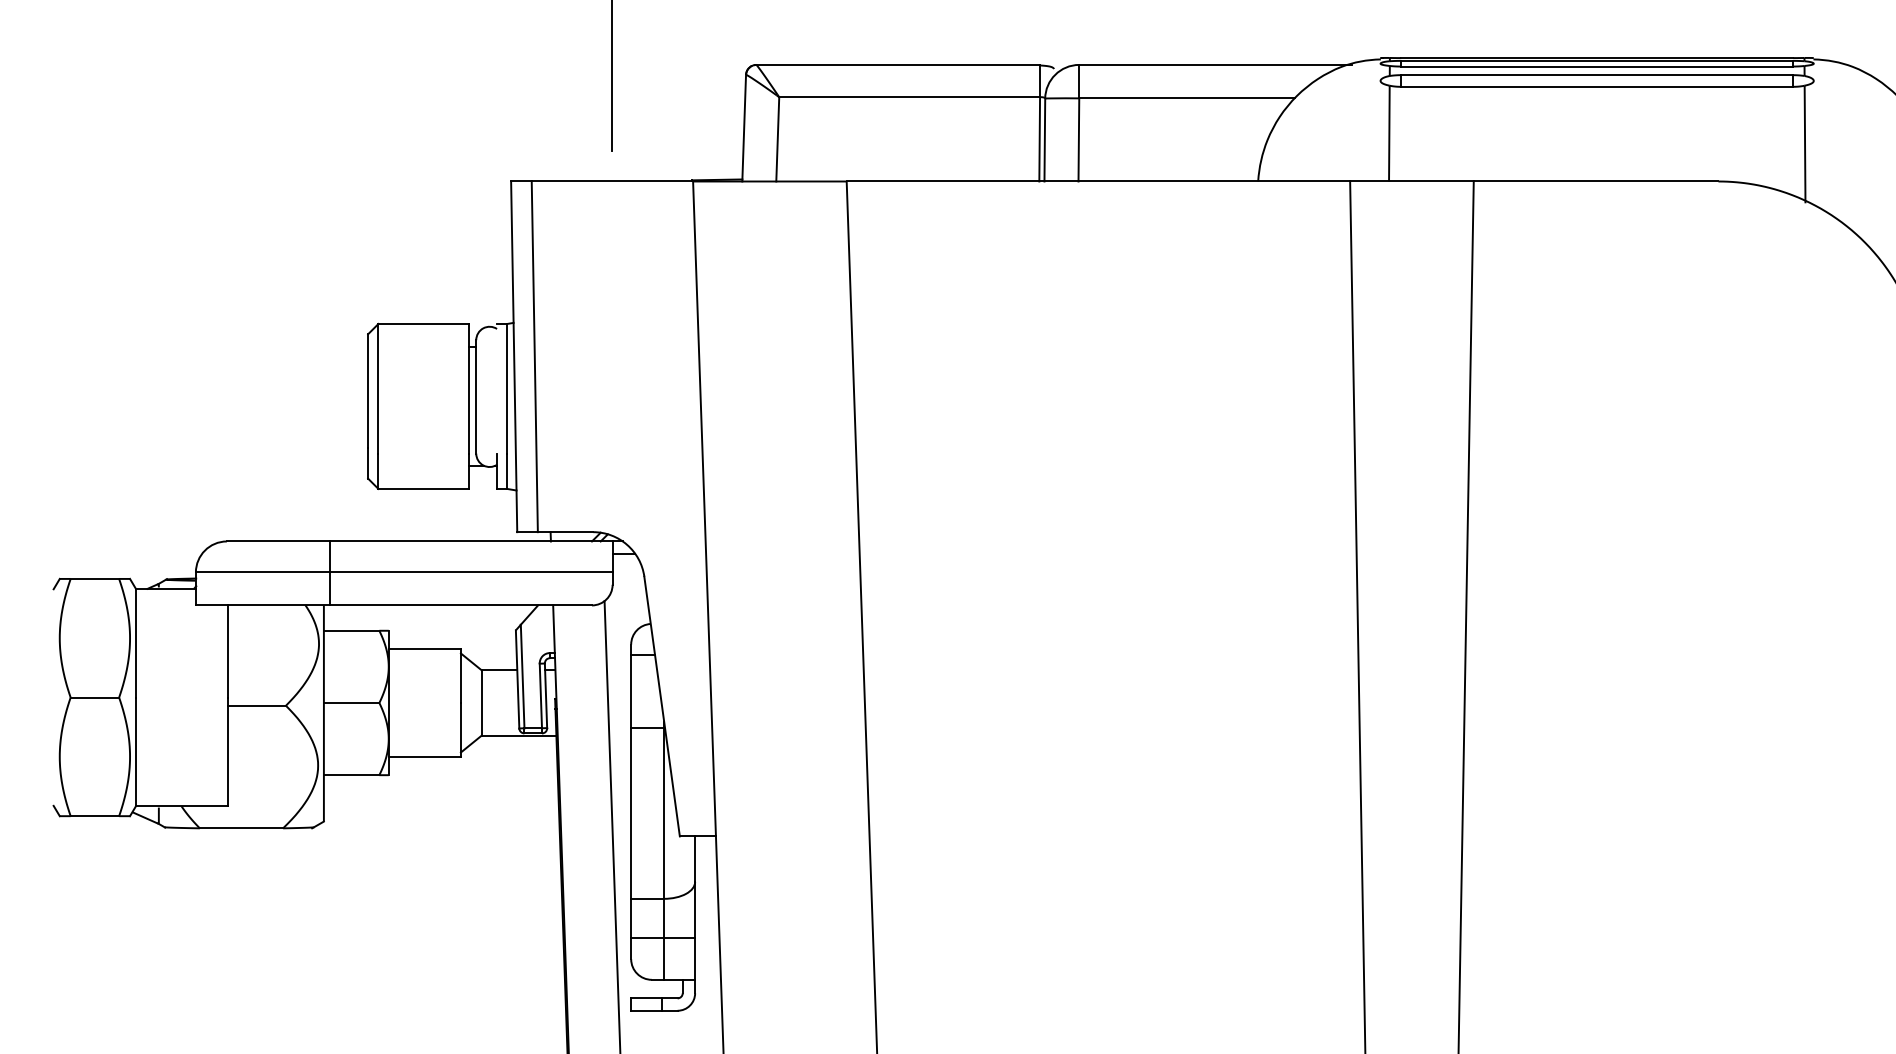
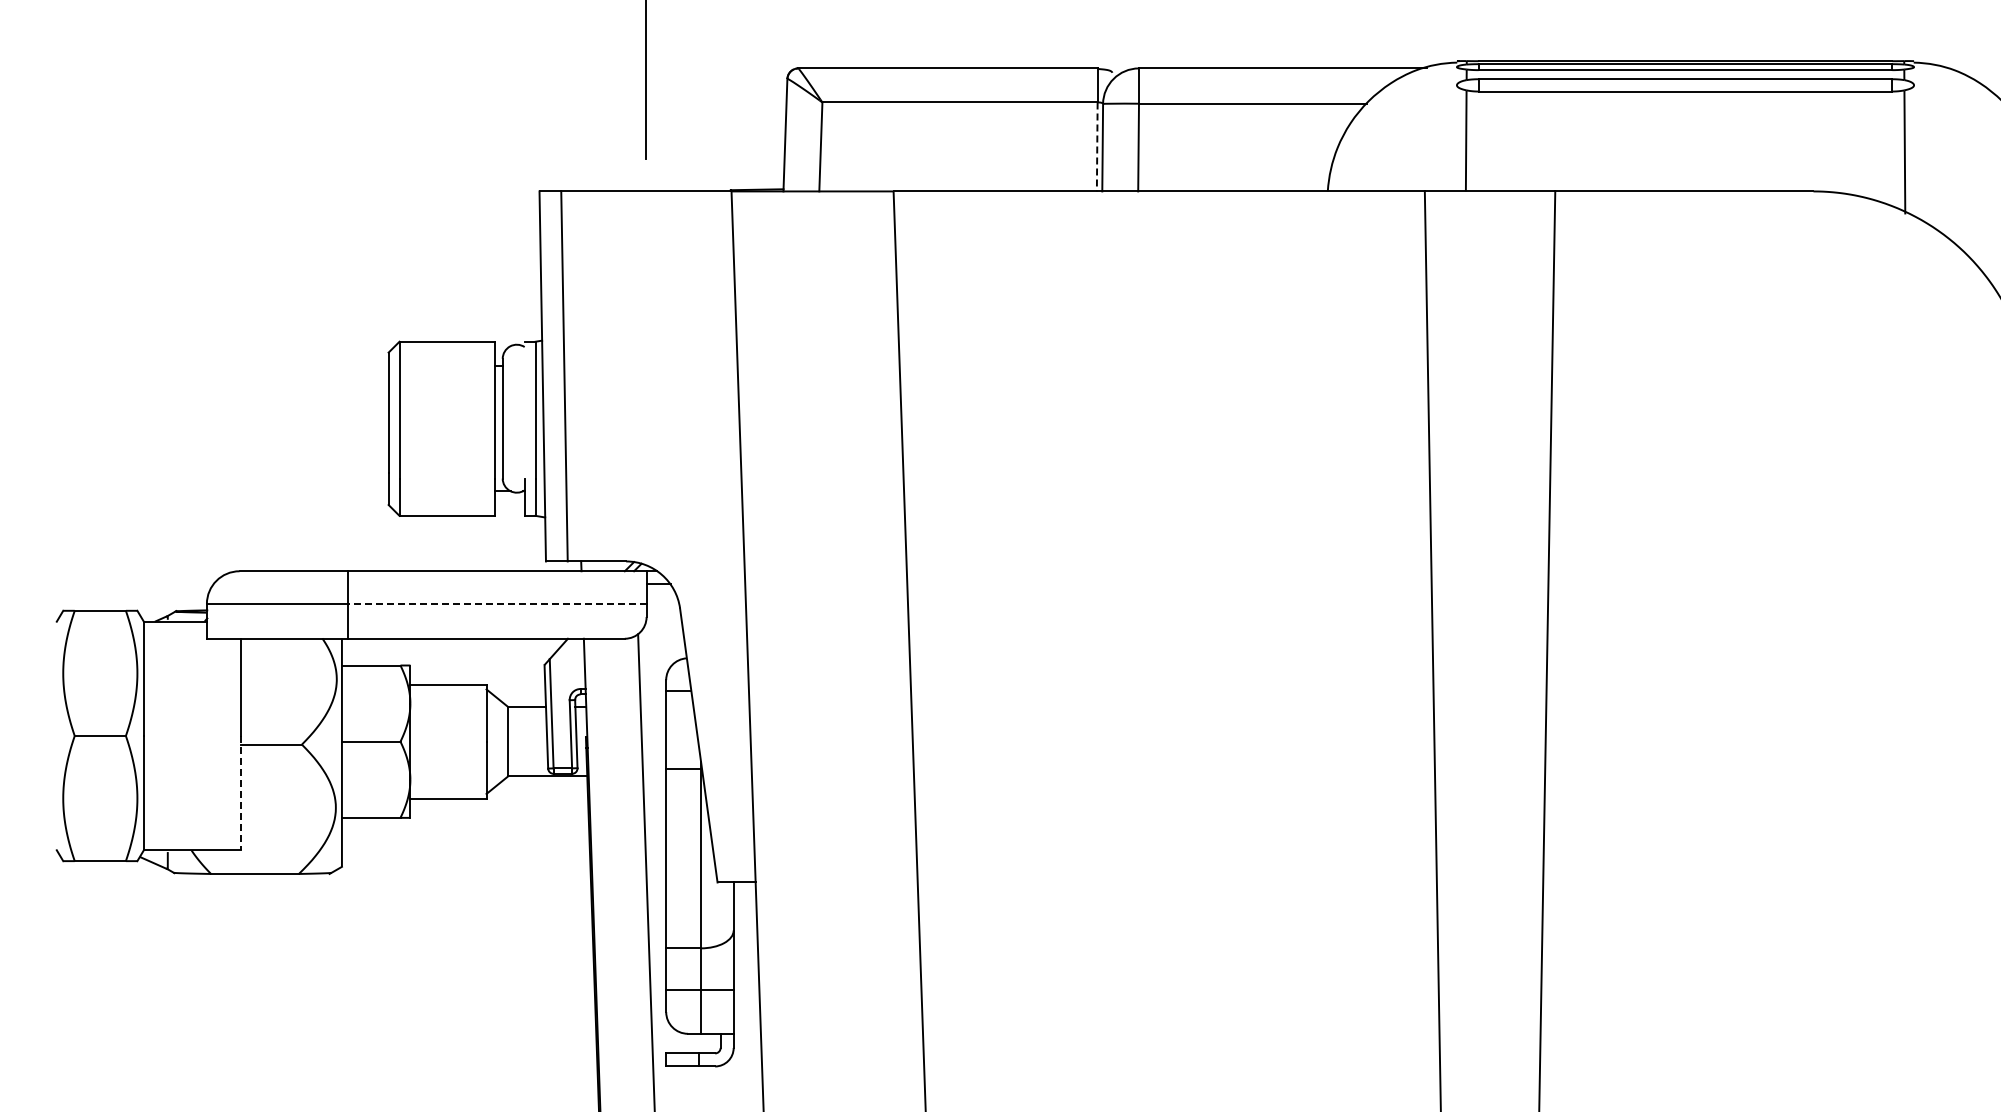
line: (1039, 139) -> (1097, 147), solid -> dashed
line: (471, 572) -> (497, 603), solid -> dashed
line: (227, 752) -> (240, 793), solid -> dashed

